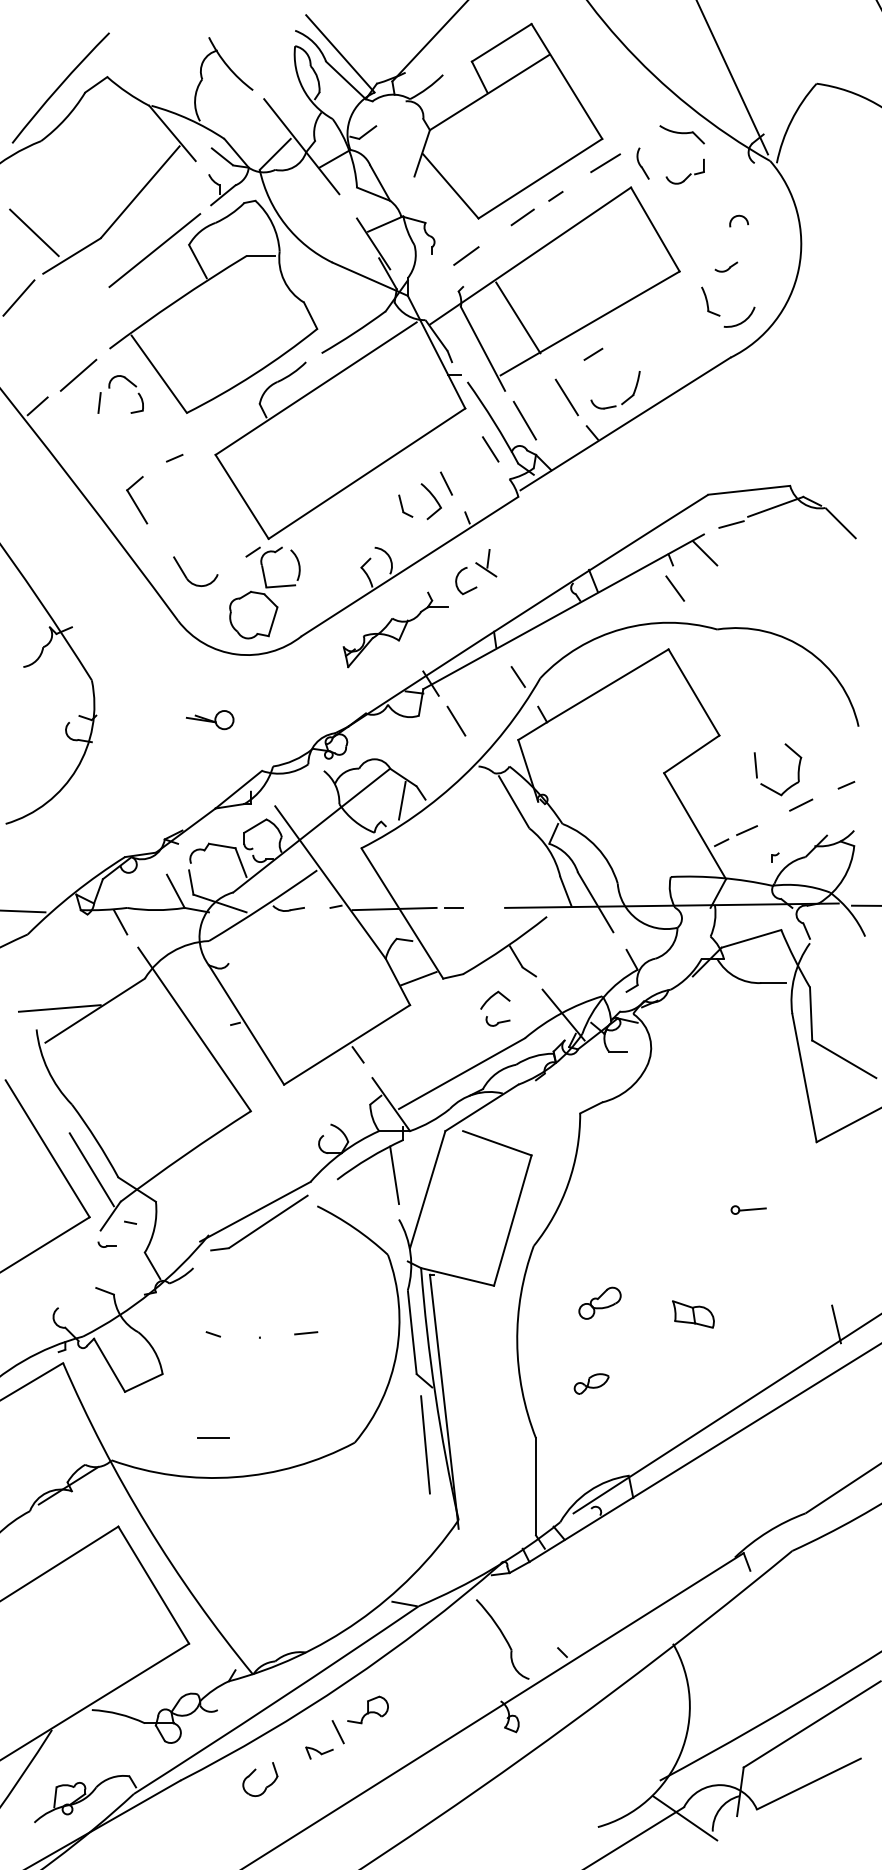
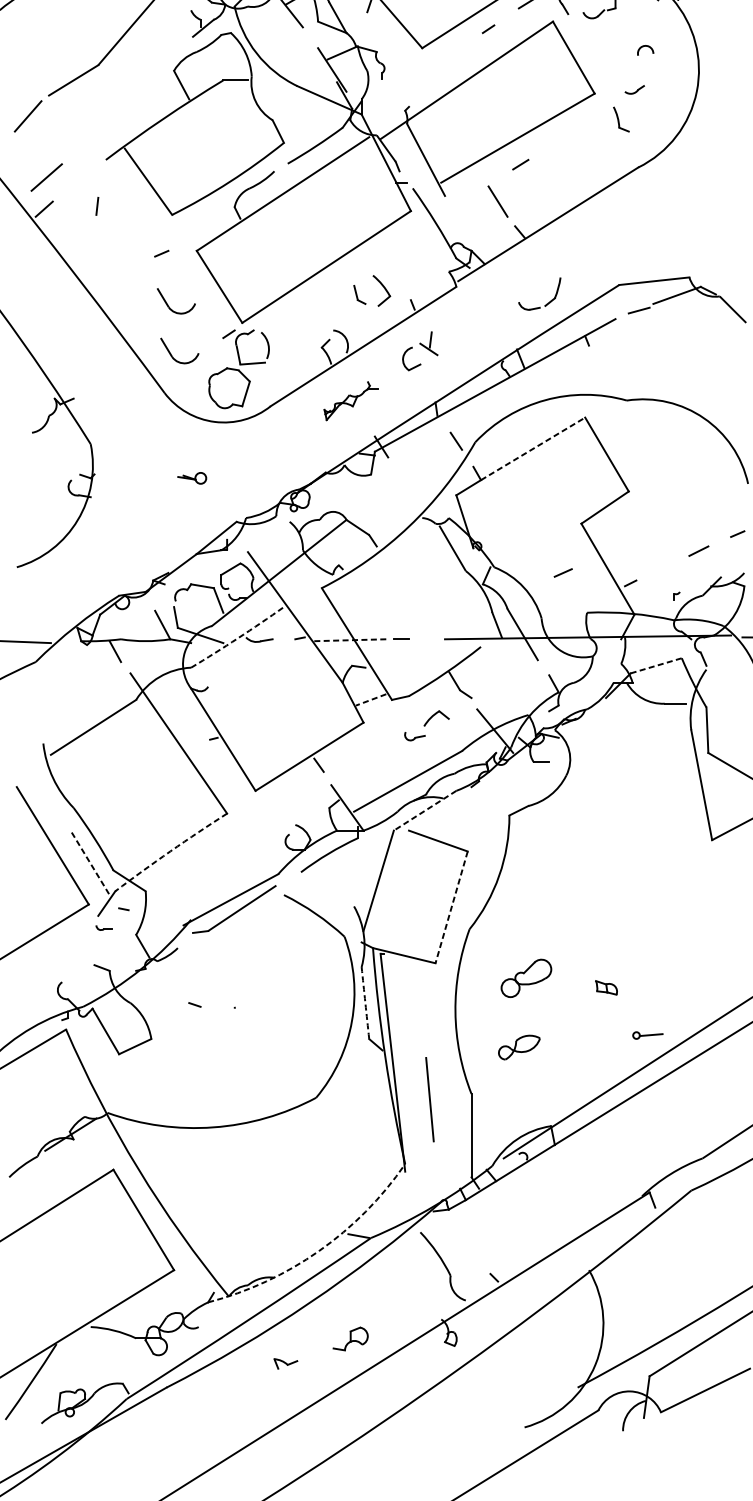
line: (522, 217) -> (459, 47), removed
line: (34, 232) -> (41, 60), removed
line: (154, 250) -> (144, 75), removed
line: (466, 255) -> (411, 79), removed
line: (518, 317) -> (456, 133), removed
arc: (743, 320) -> (649, 135), removed
line: (78, 374) -> (46, 176), moved
part: (133, 385) -> (126, 191), removed
part: (623, 401) -> (546, 303), moved
line: (524, 420) -> (461, 221), removed
line: (490, 449) -> (432, 246), removed
line: (446, 483) -> (394, 275), removed
part: (137, 500) -> (129, 289), removed
part: (182, 517) -> (168, 304), added
line: (704, 553) -> (615, 335), removed
line: (675, 588) -> (591, 365), removed
part: (395, 629) -> (351, 400), size x0.6
line: (607, 685) -> (532, 448), solid -> dashed
part: (210, 720) -> (192, 478), size x0.7
line: (456, 720) -> (403, 478), removed
part: (766, 785) -> (669, 534), removed
line: (402, 800) -> (357, 547), removed
line: (746, 830) -> (562, 572), moved
arc: (263, 906) -> (237, 638), solid -> dashed
line: (394, 909) -> (350, 640), solid -> dashed
line: (751, 938) -> (656, 665), solid -> dashed
line: (418, 978) -> (370, 699), solid -> dashed
line: (59, 1008) -> (62, 725), removed
part: (497, 1021) -> (414, 736), moved
line: (481, 1108) -> (424, 811), solid -> dashed
arc: (184, 1155) -> (170, 851), solid -> dashed
line: (91, 1169) -> (90, 863), solid -> dashed
line: (394, 1175) -> (350, 868), removed
part: (748, 1209) -> (647, 1035), moved
line: (512, 1220) -> (451, 907), solid -> dashed
part: (599, 1302) -> (525, 977), size x1.4
part: (693, 1314) -> (606, 987), size x0.6
line: (836, 1324) -> (729, 996), removed
arc: (412, 1332) -> (365, 1003), solid -> dashed
line: (306, 1333) -> (274, 1004), removed
part: (591, 1383) -> (519, 1047), size x1.4
line: (212, 1438) -> (194, 1094), removed
line: (425, 1444) -> (429, 1099), moved
arc: (358, 1621) -> (319, 1251), solid -> dashed
part: (367, 1709) -> (350, 1338), moved
line: (337, 1732) -> (301, 1346), removed
part: (267, 1785) -> (241, 1391), removed
line: (685, 1818) -> (599, 1420), removed

